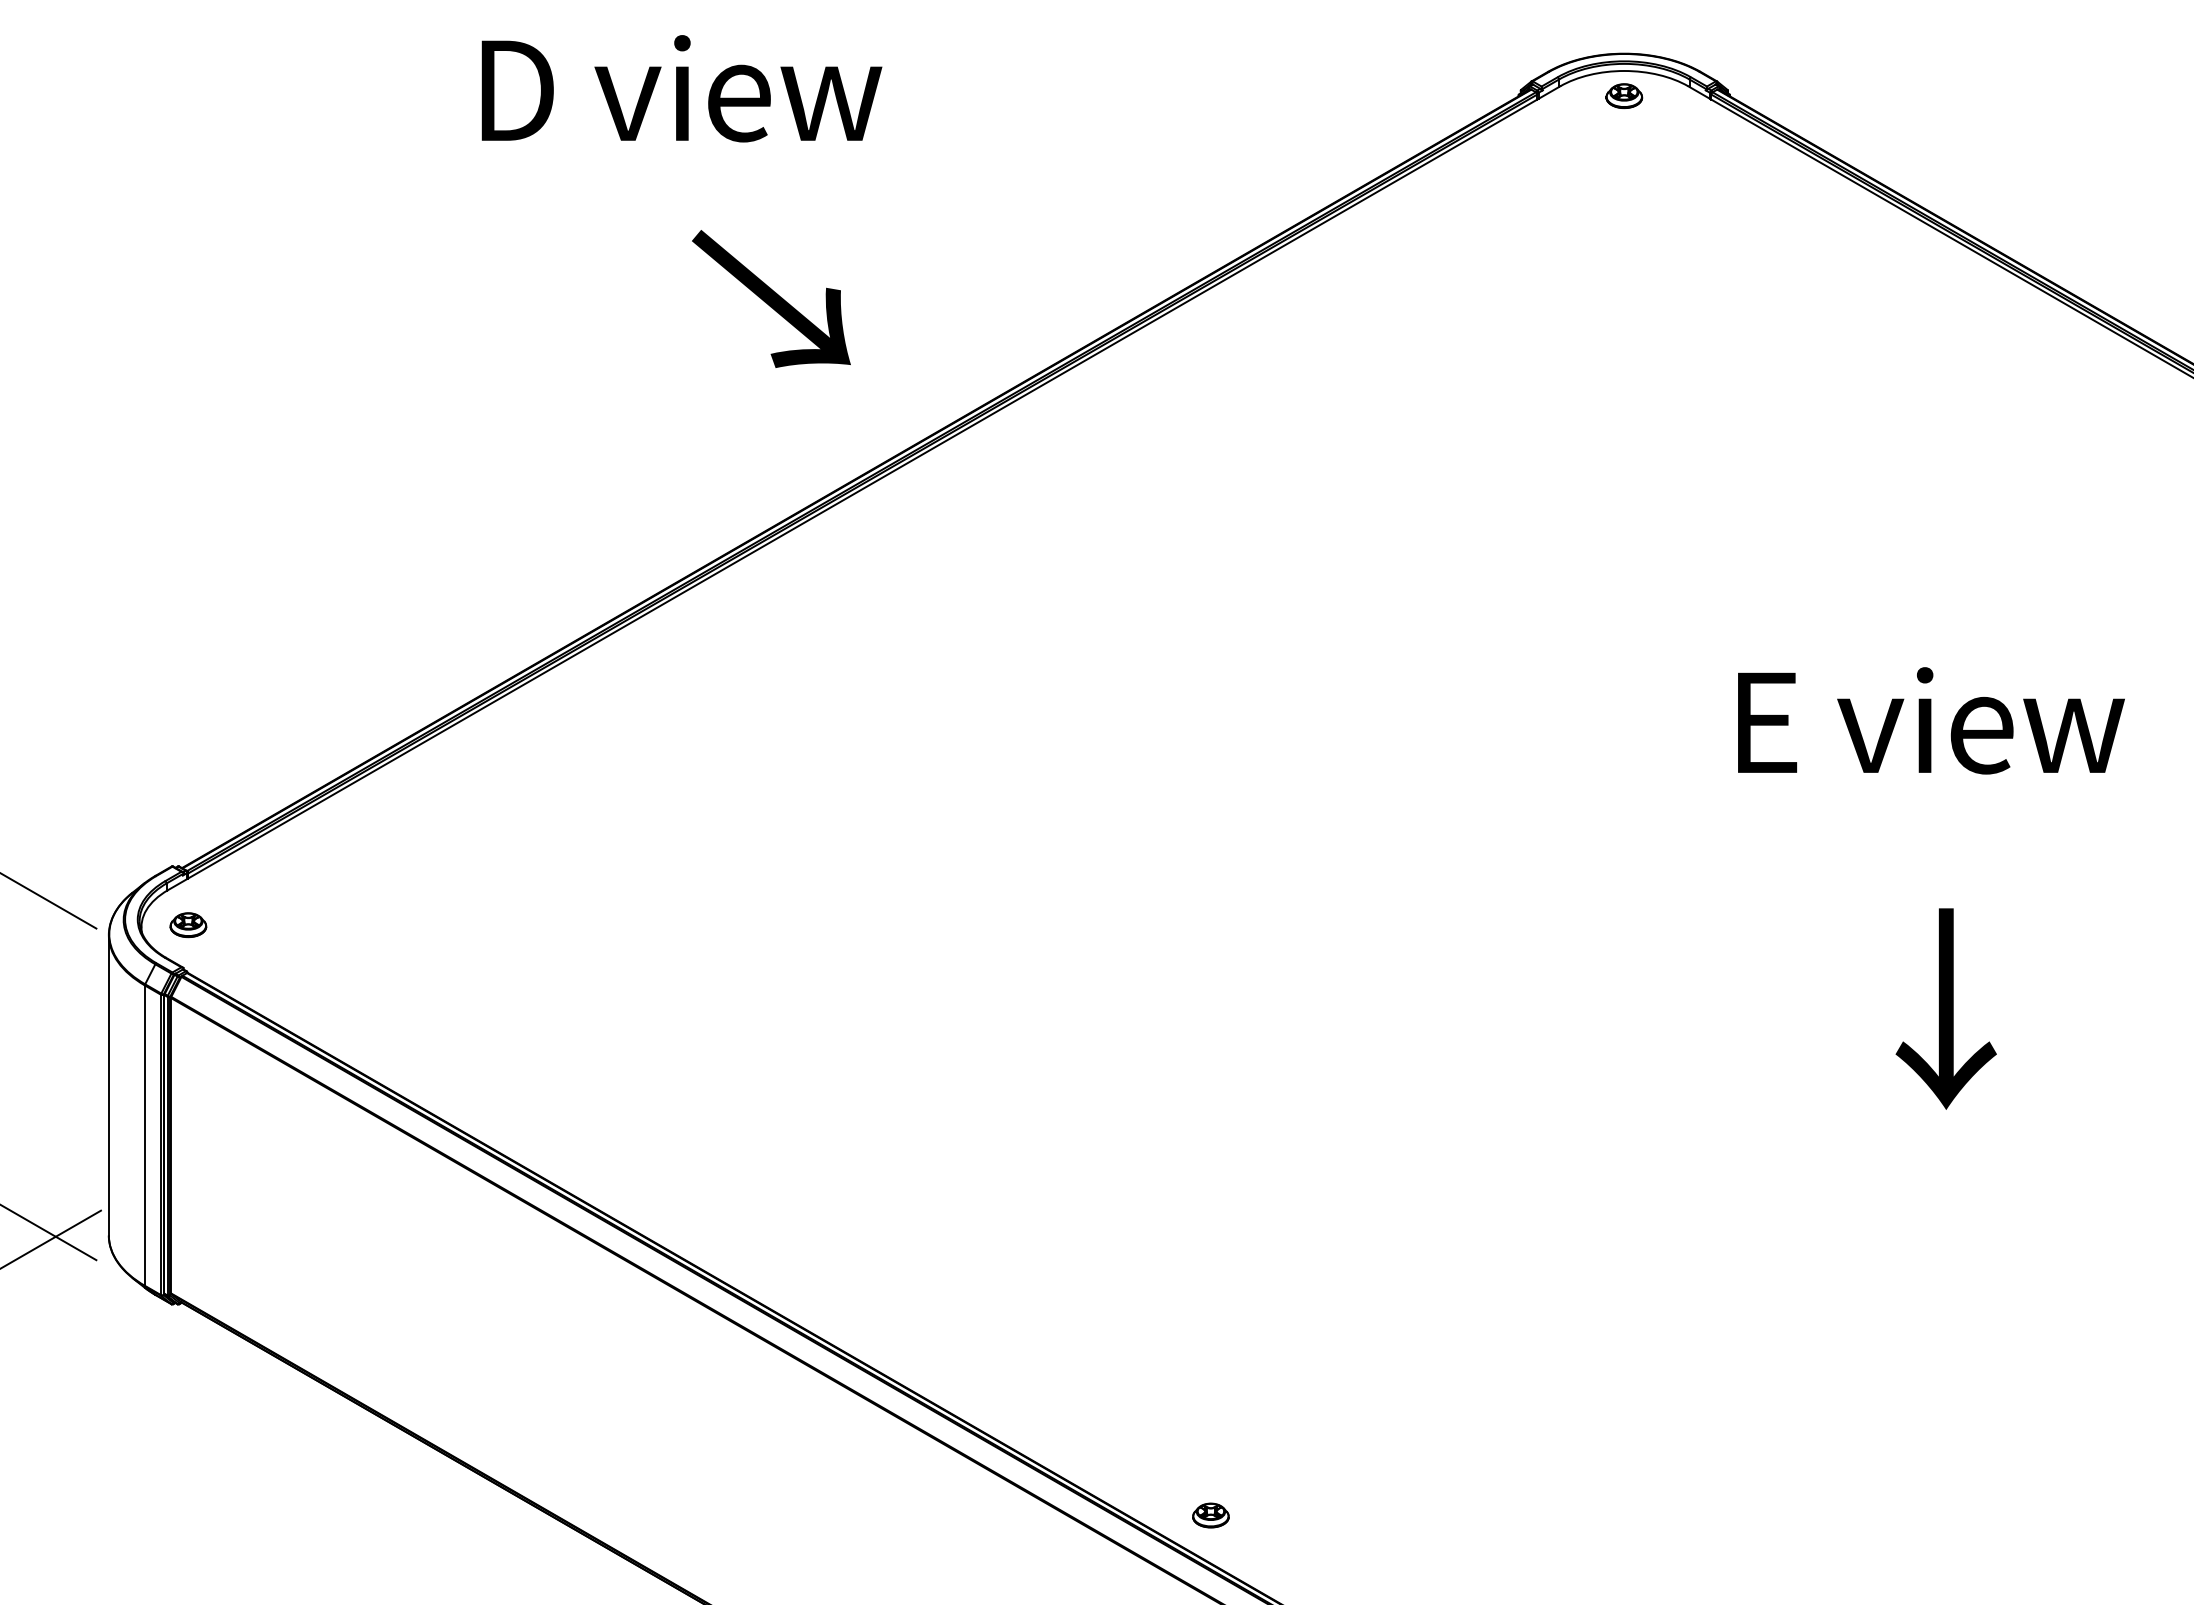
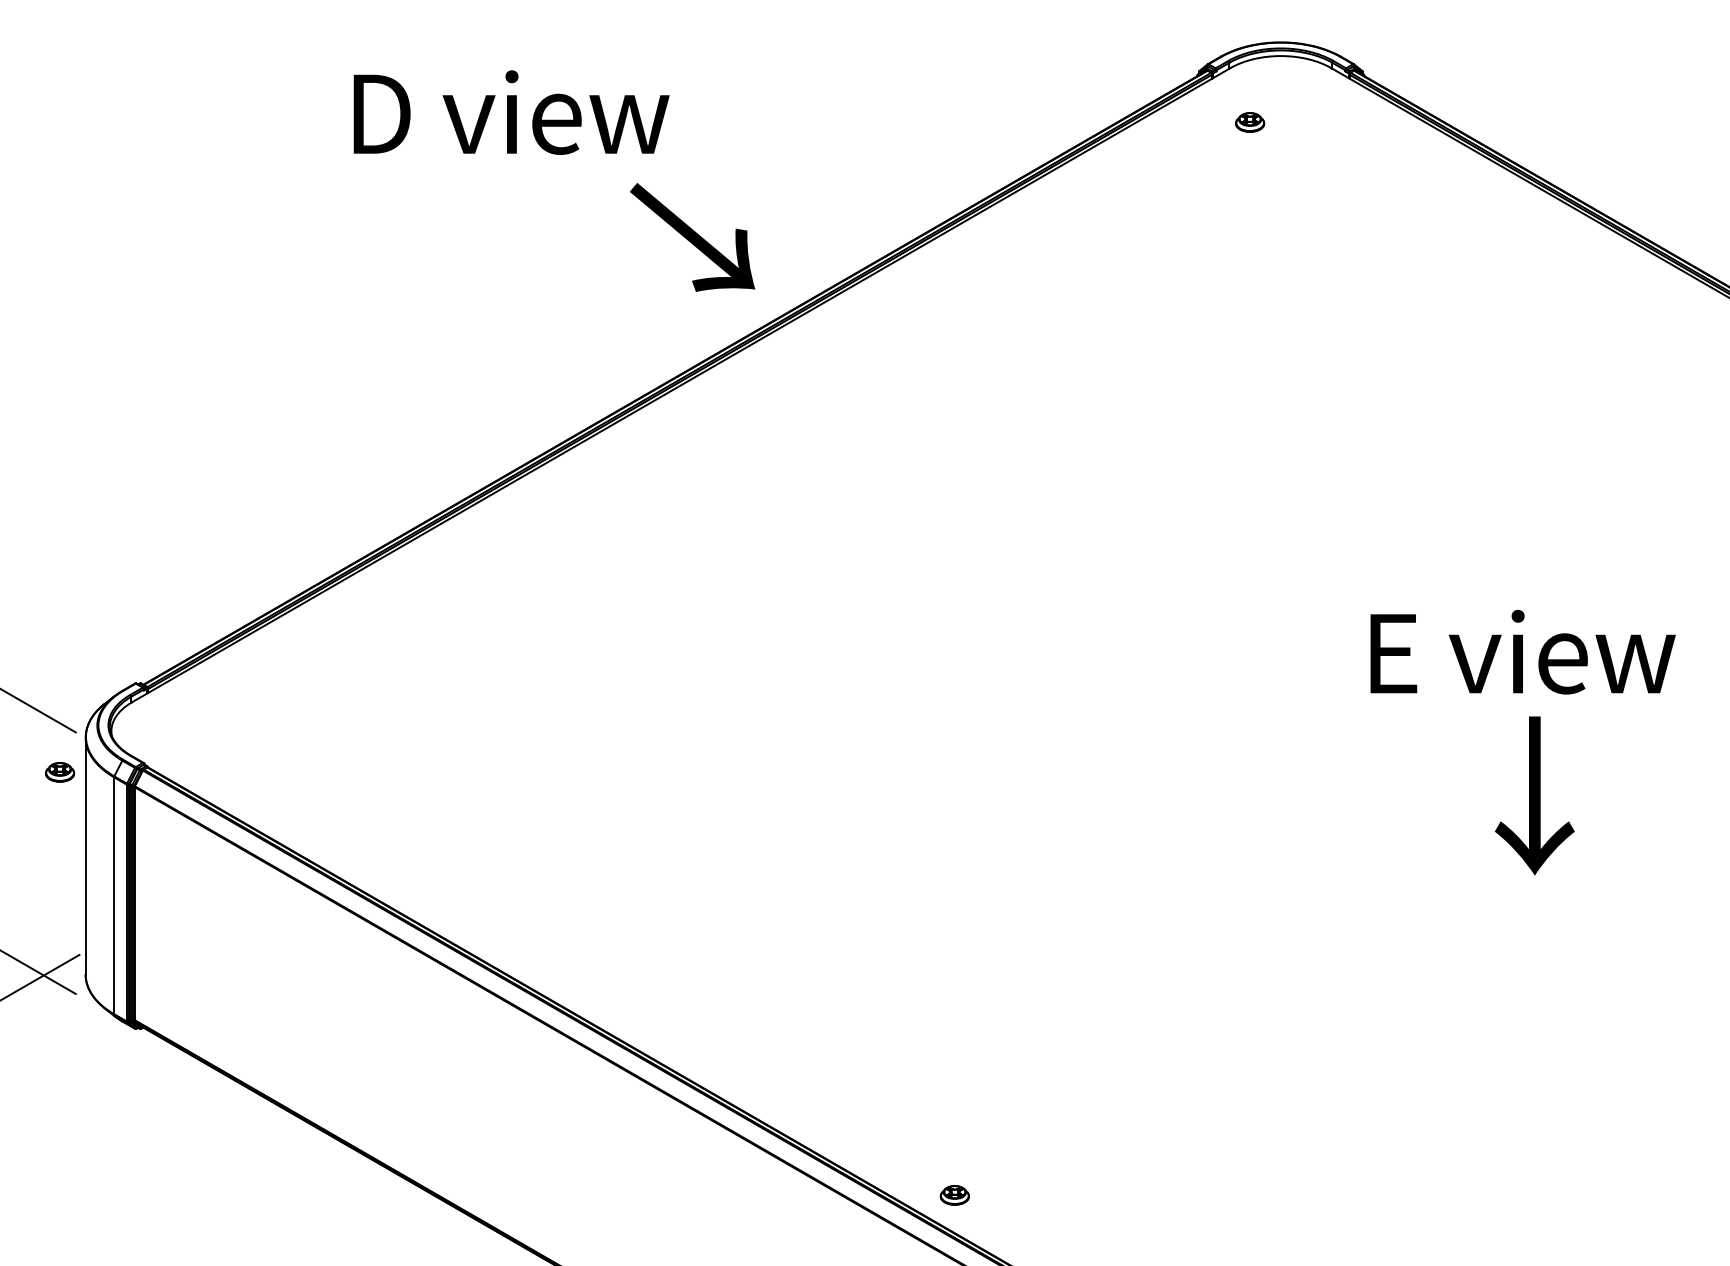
text: (681, 88) -> (511, 112), moved
part: (1624, 95) -> (1250, 121), moved
text: (771, 298) -> (692, 237), moved
text: (1931, 720) -> (1523, 651), moved
part: (188, 925) -> (60, 772), moved

